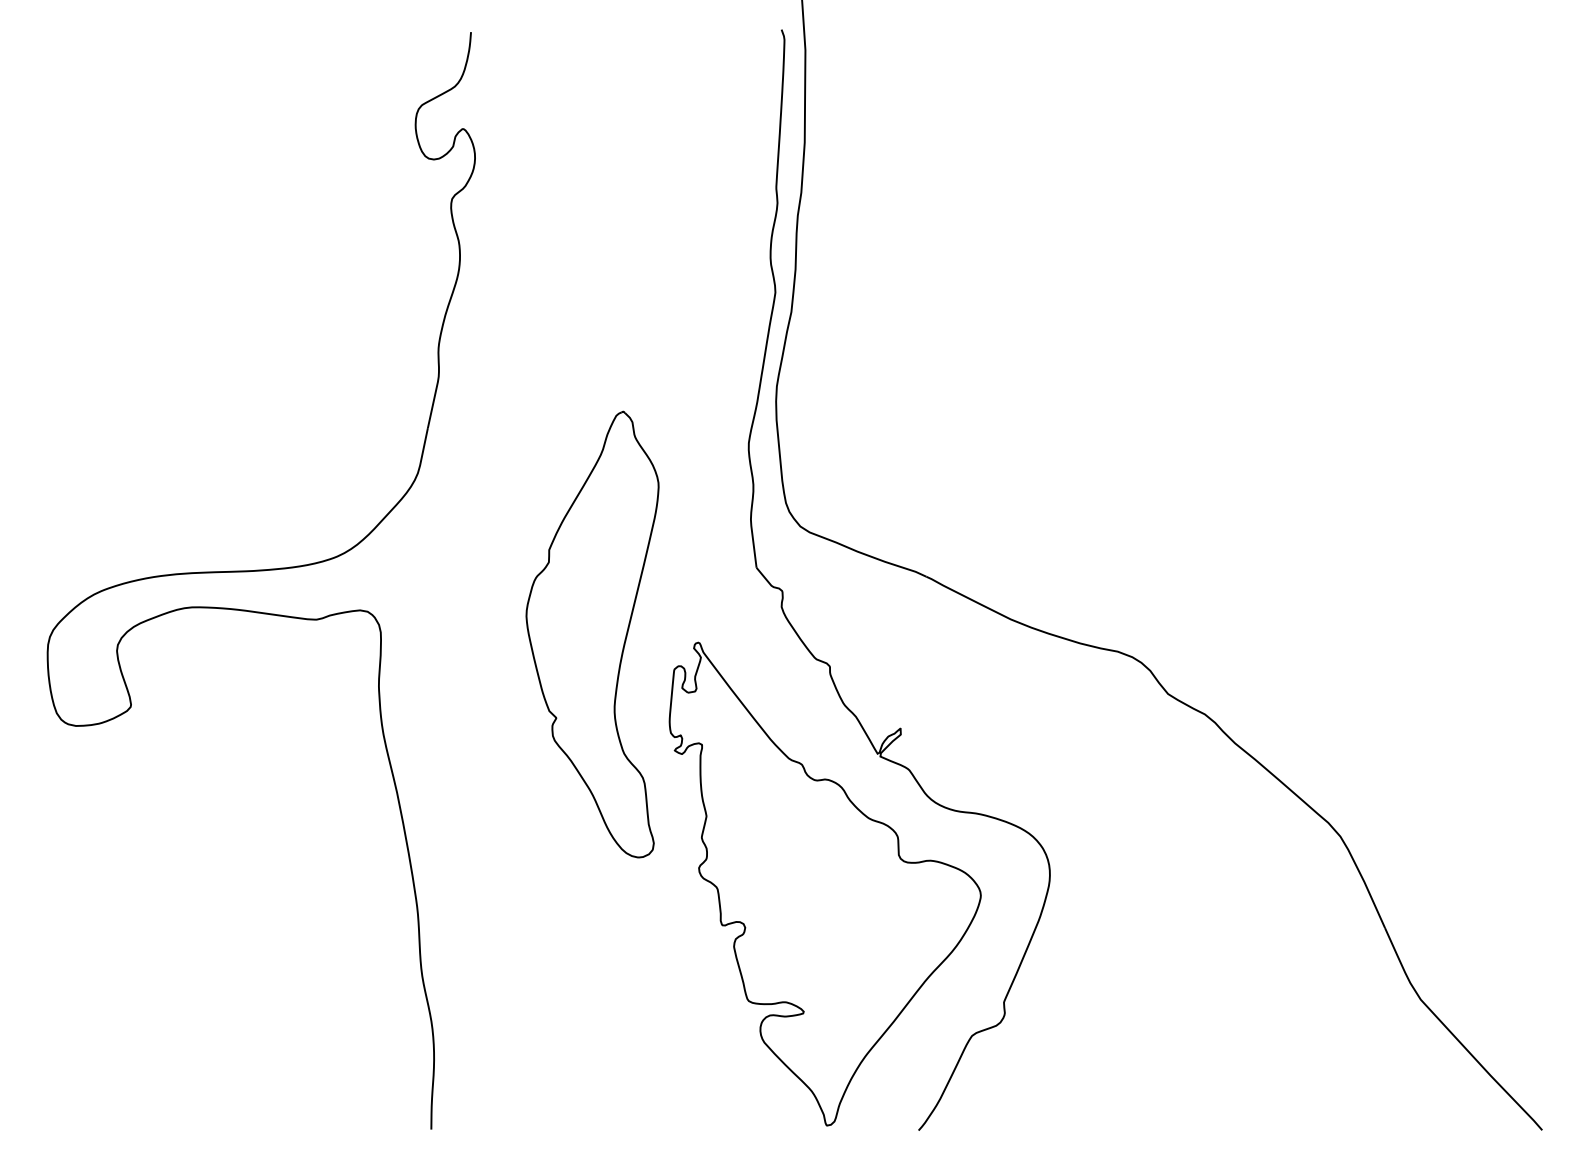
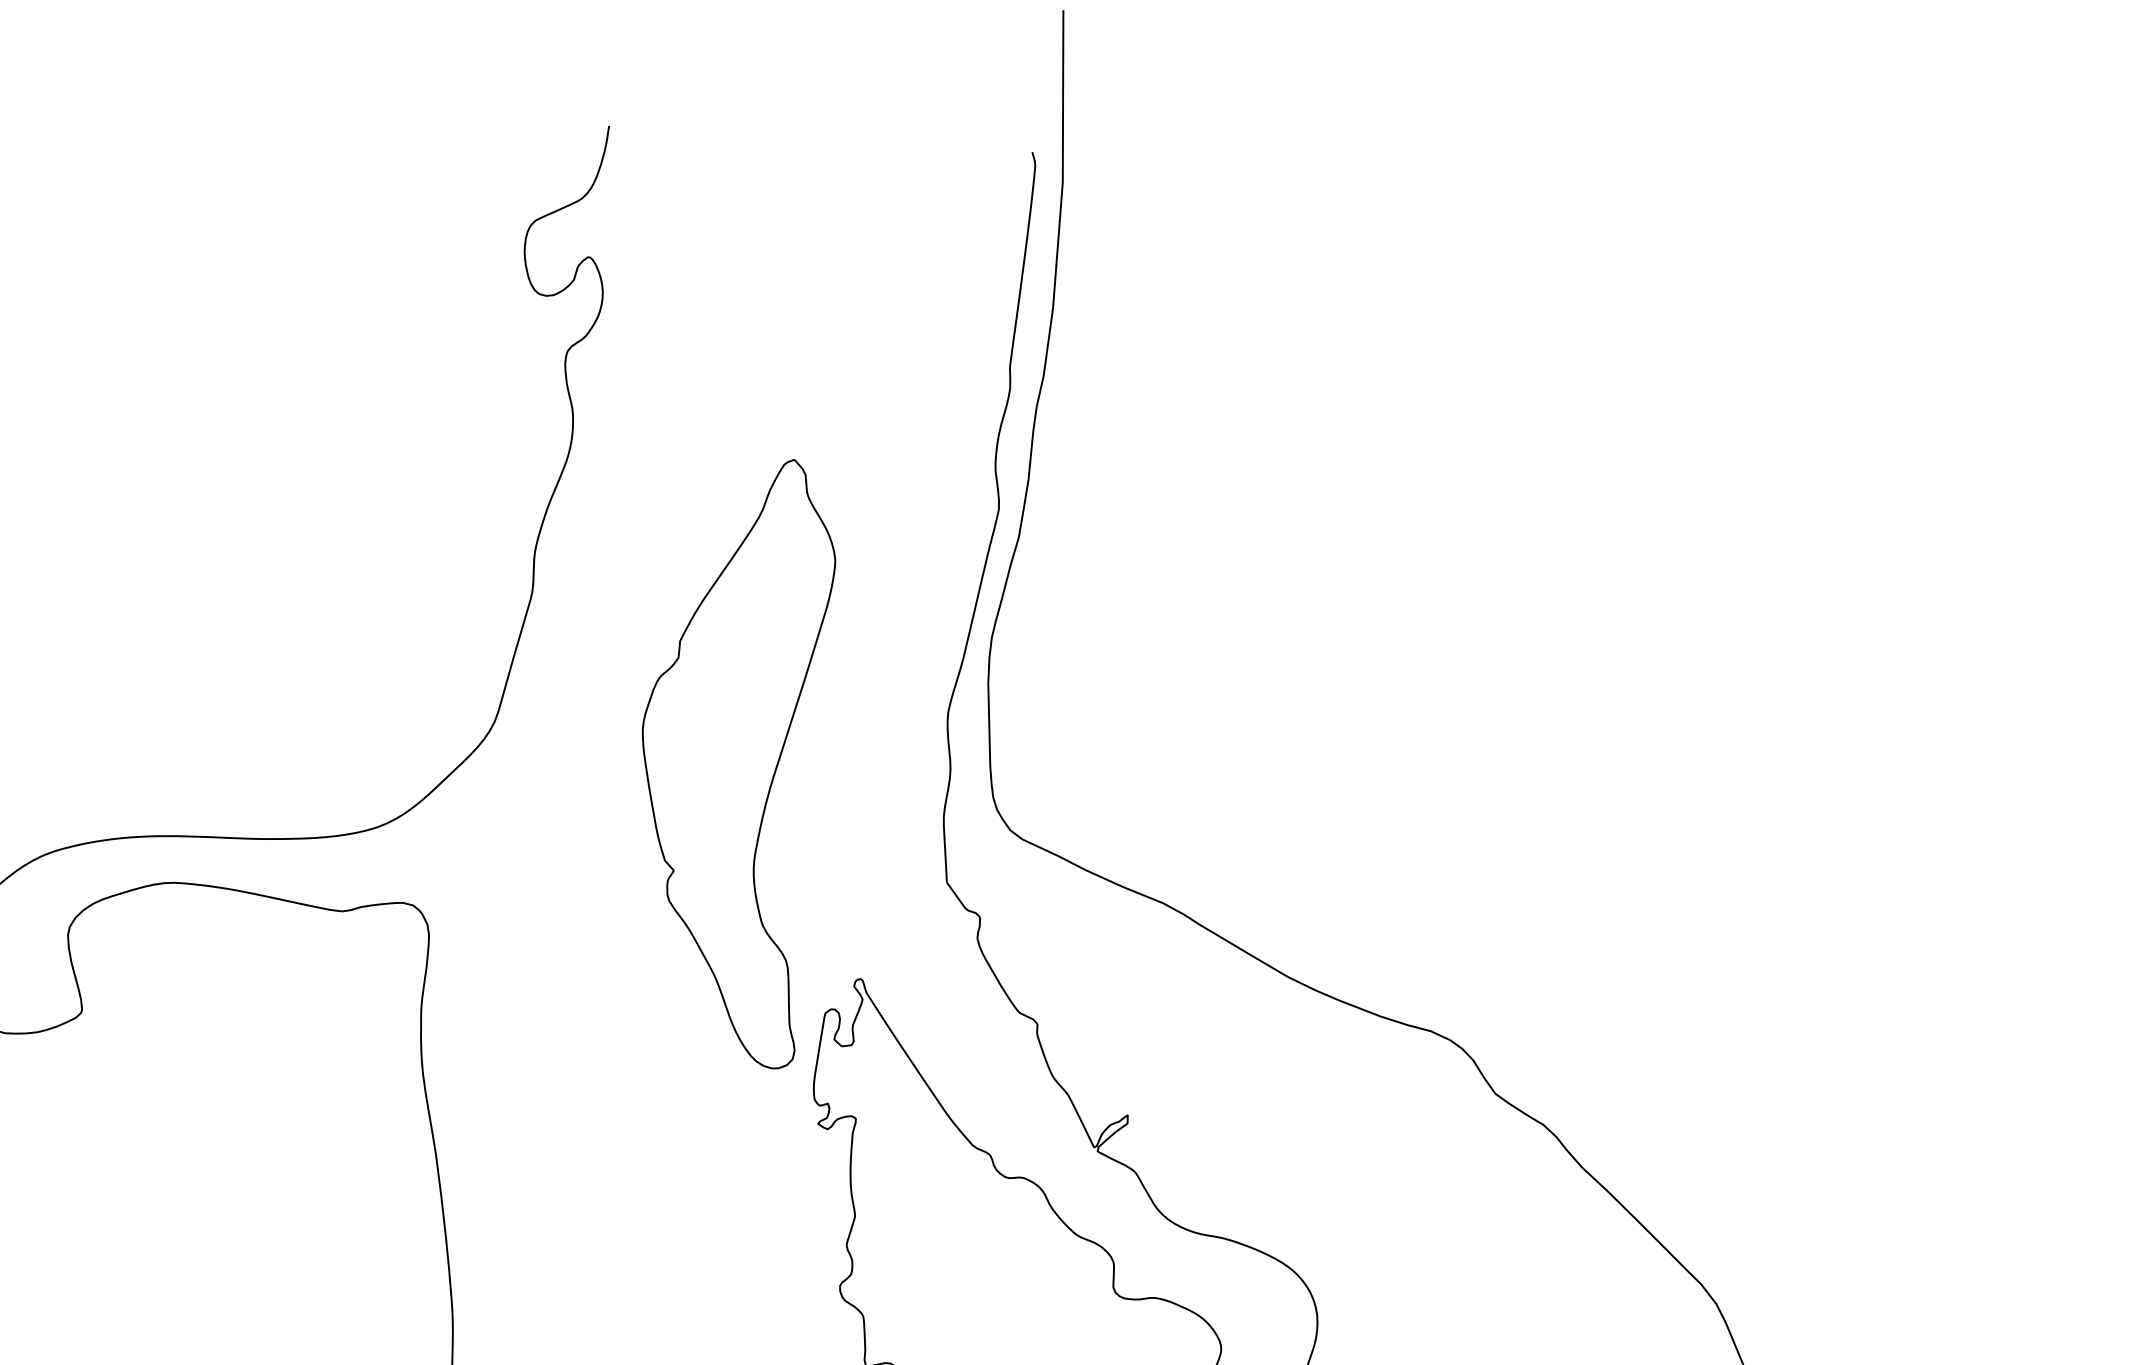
part: (592, 634) -> (730, 760), moved

